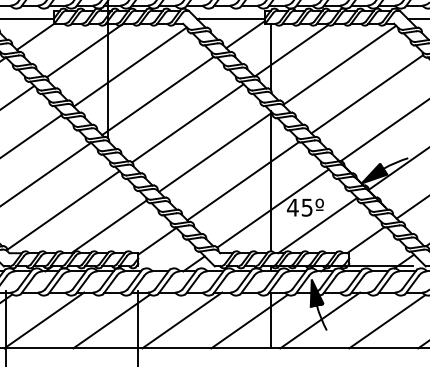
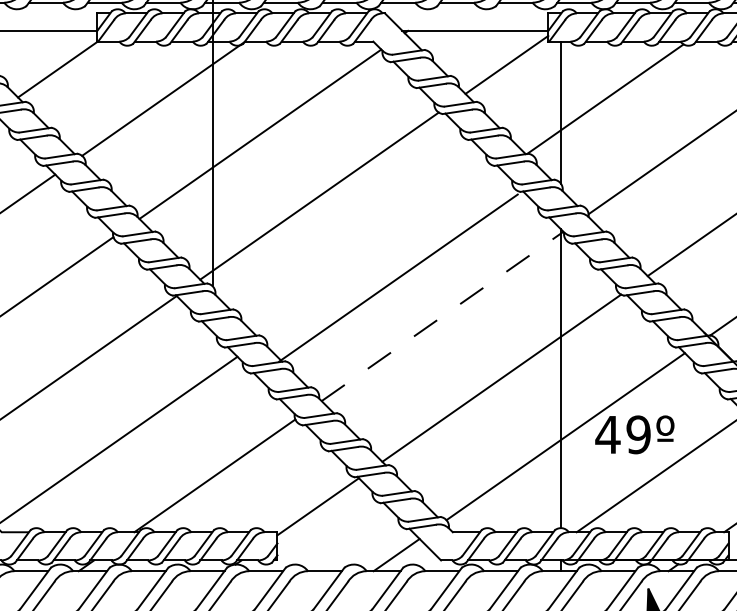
line: (187, 123) -> (397, 278), moved
line: (215, 152) -> (442, 316), solid -> dashed
text: (306, 207) -> (637, 434), 45º -> 49º

